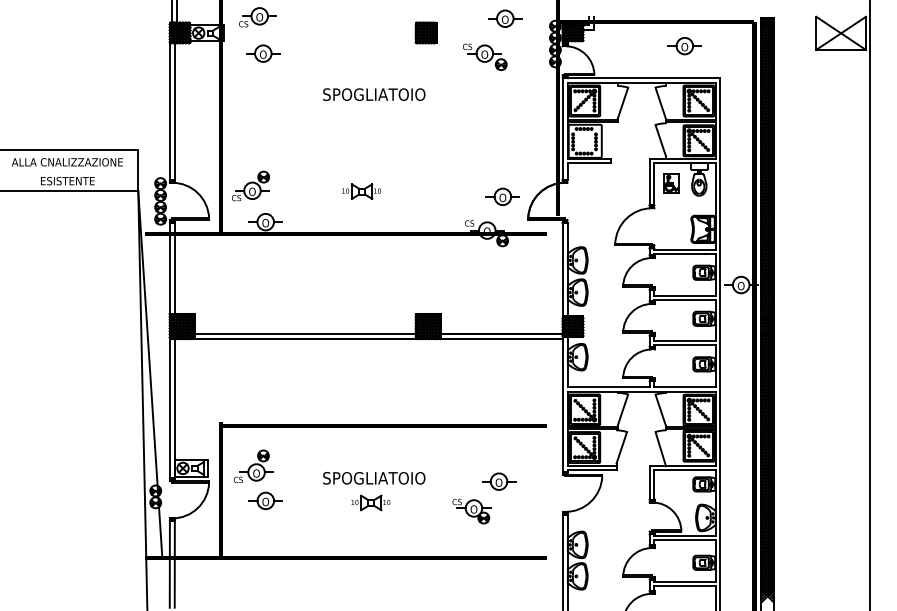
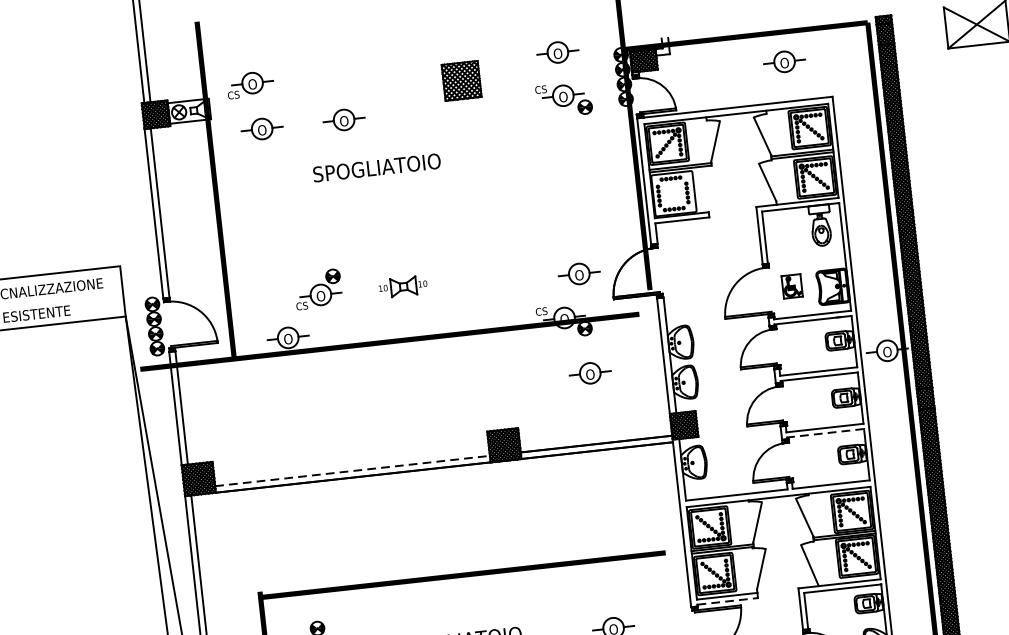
part: (425, 32) -> (460, 80), size x1.4
part: (329, 53) -> (344, 119), added
part: (485, 56) -> (564, 99), moved
text: (374, 94) -> (377, 167), moved
part: (671, 183) -> (792, 286), moved
part: (250, 185) -> (317, 288), moved
part: (502, 276) -> (589, 372), added
line: (305, 333) -> (352, 470), solid -> dashed
line: (684, 345) -> (825, 433), solid -> dashed
line: (592, 470) -> (728, 601), solid -> dashed

